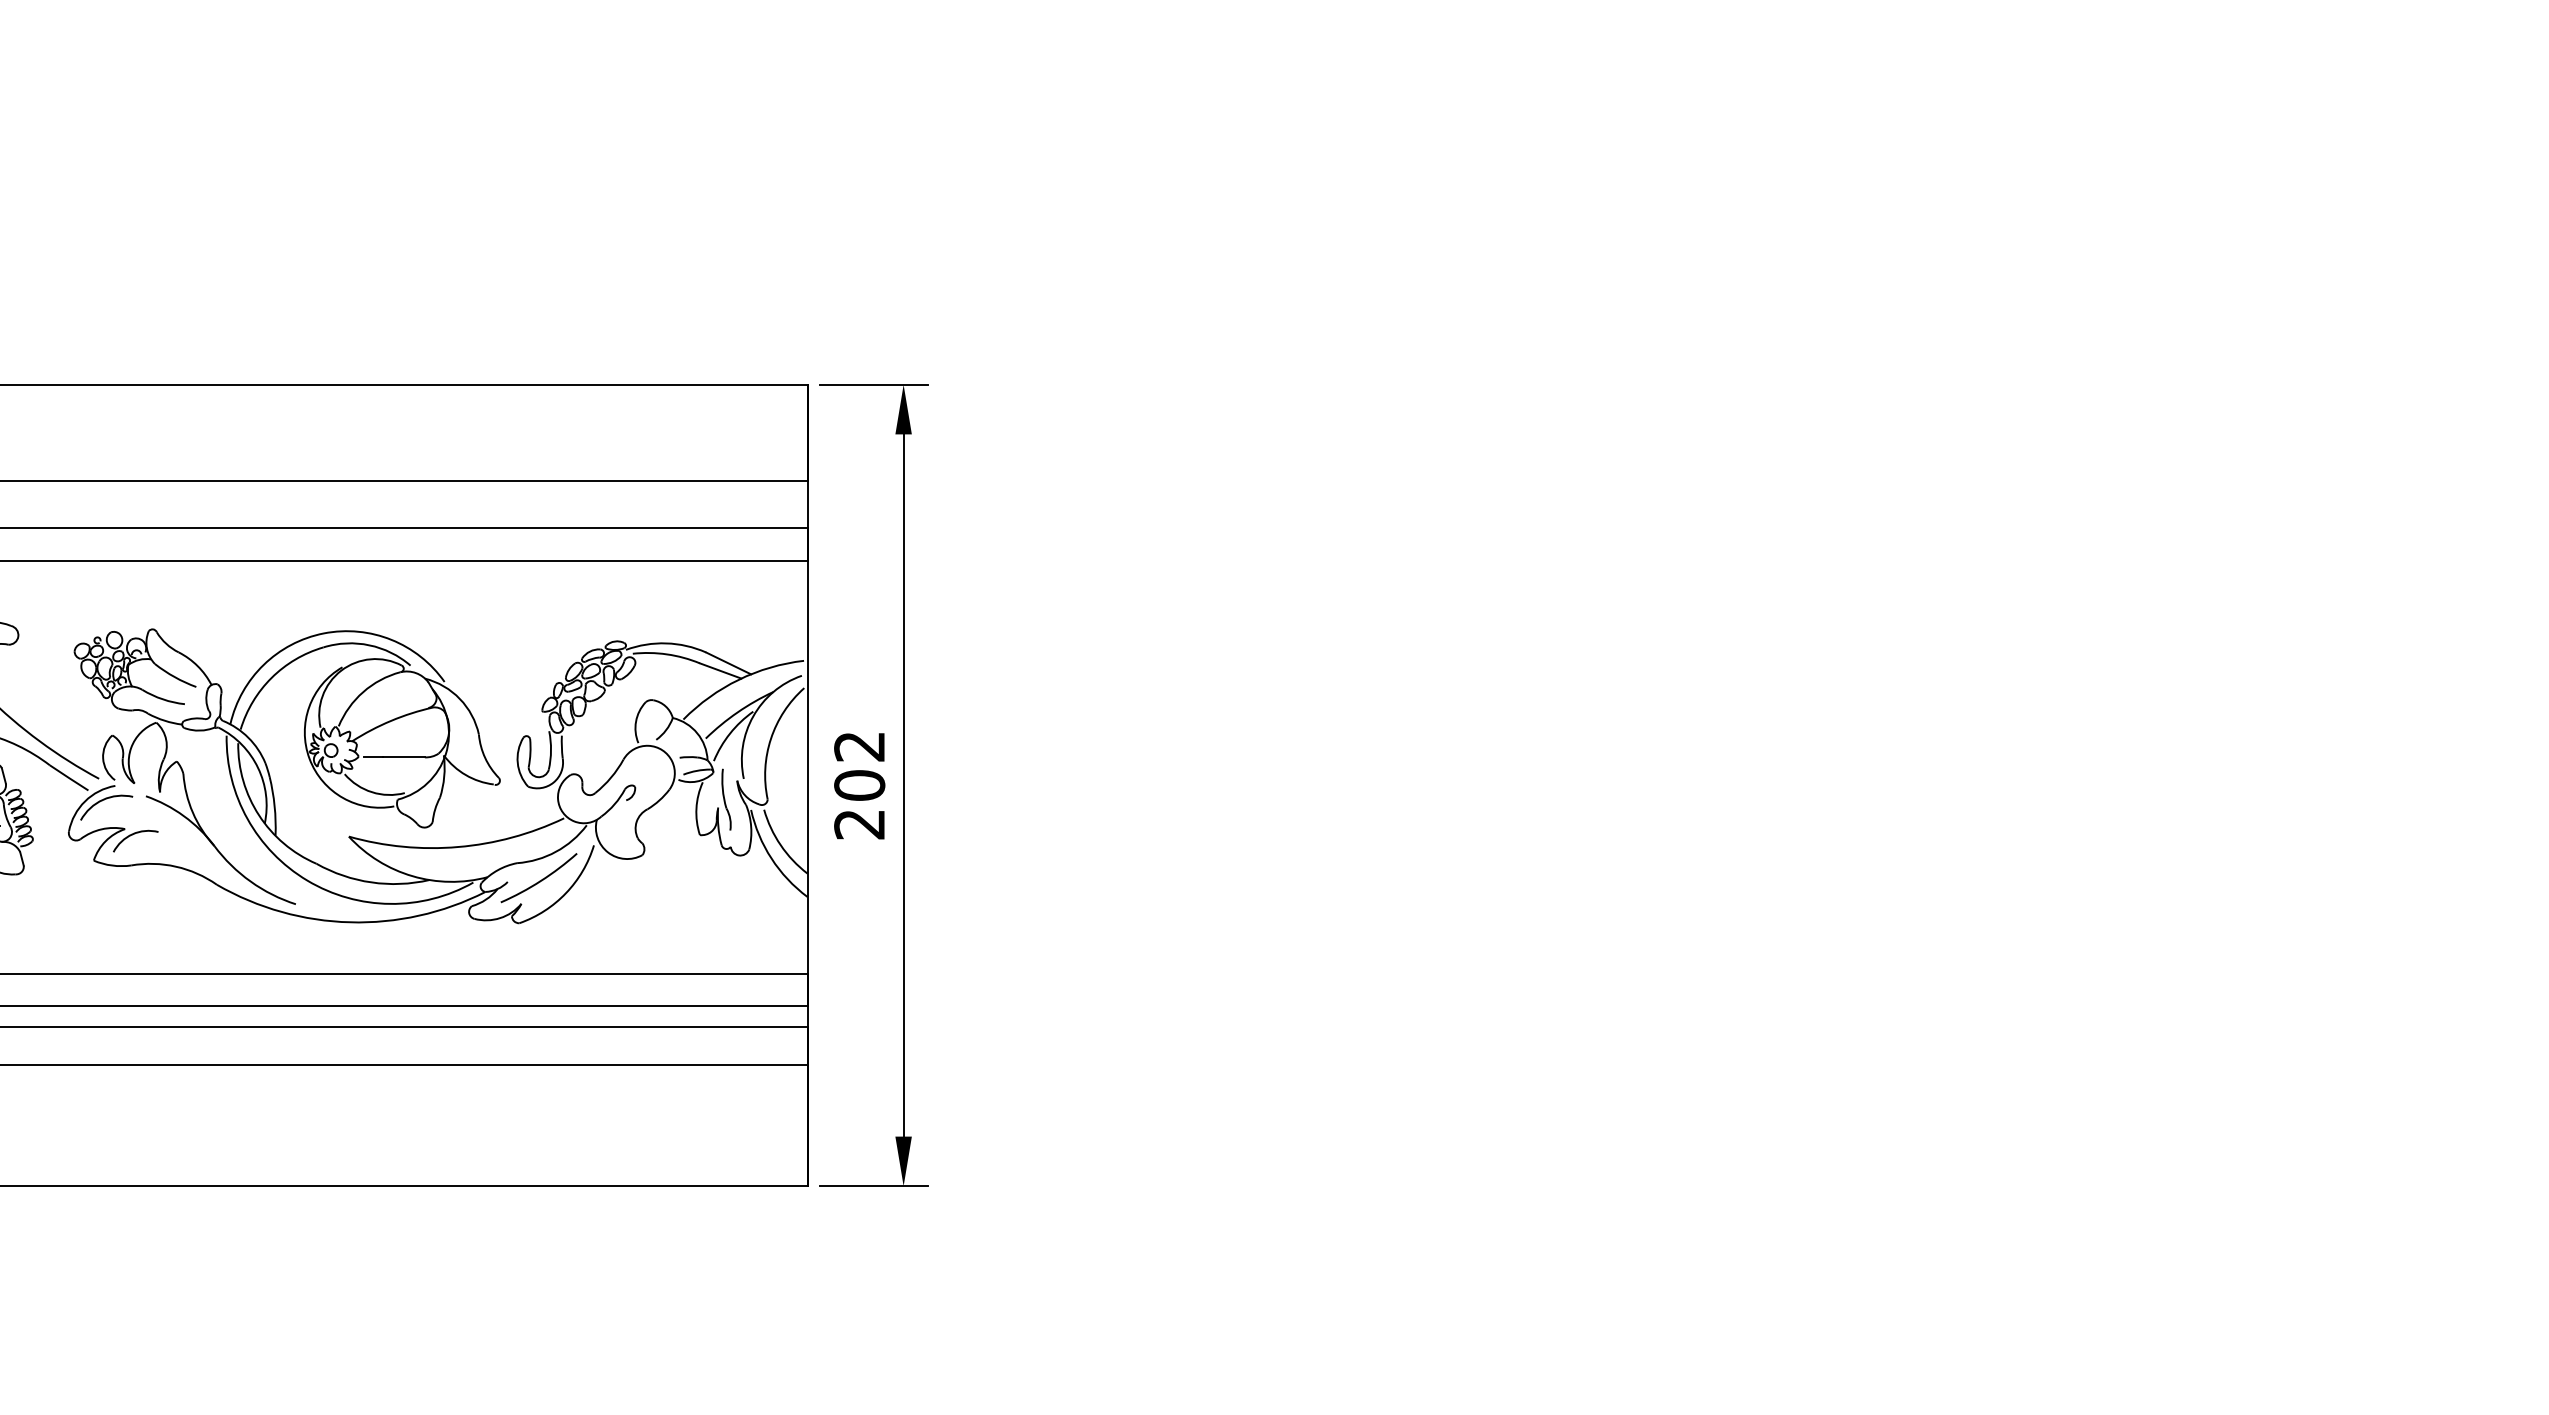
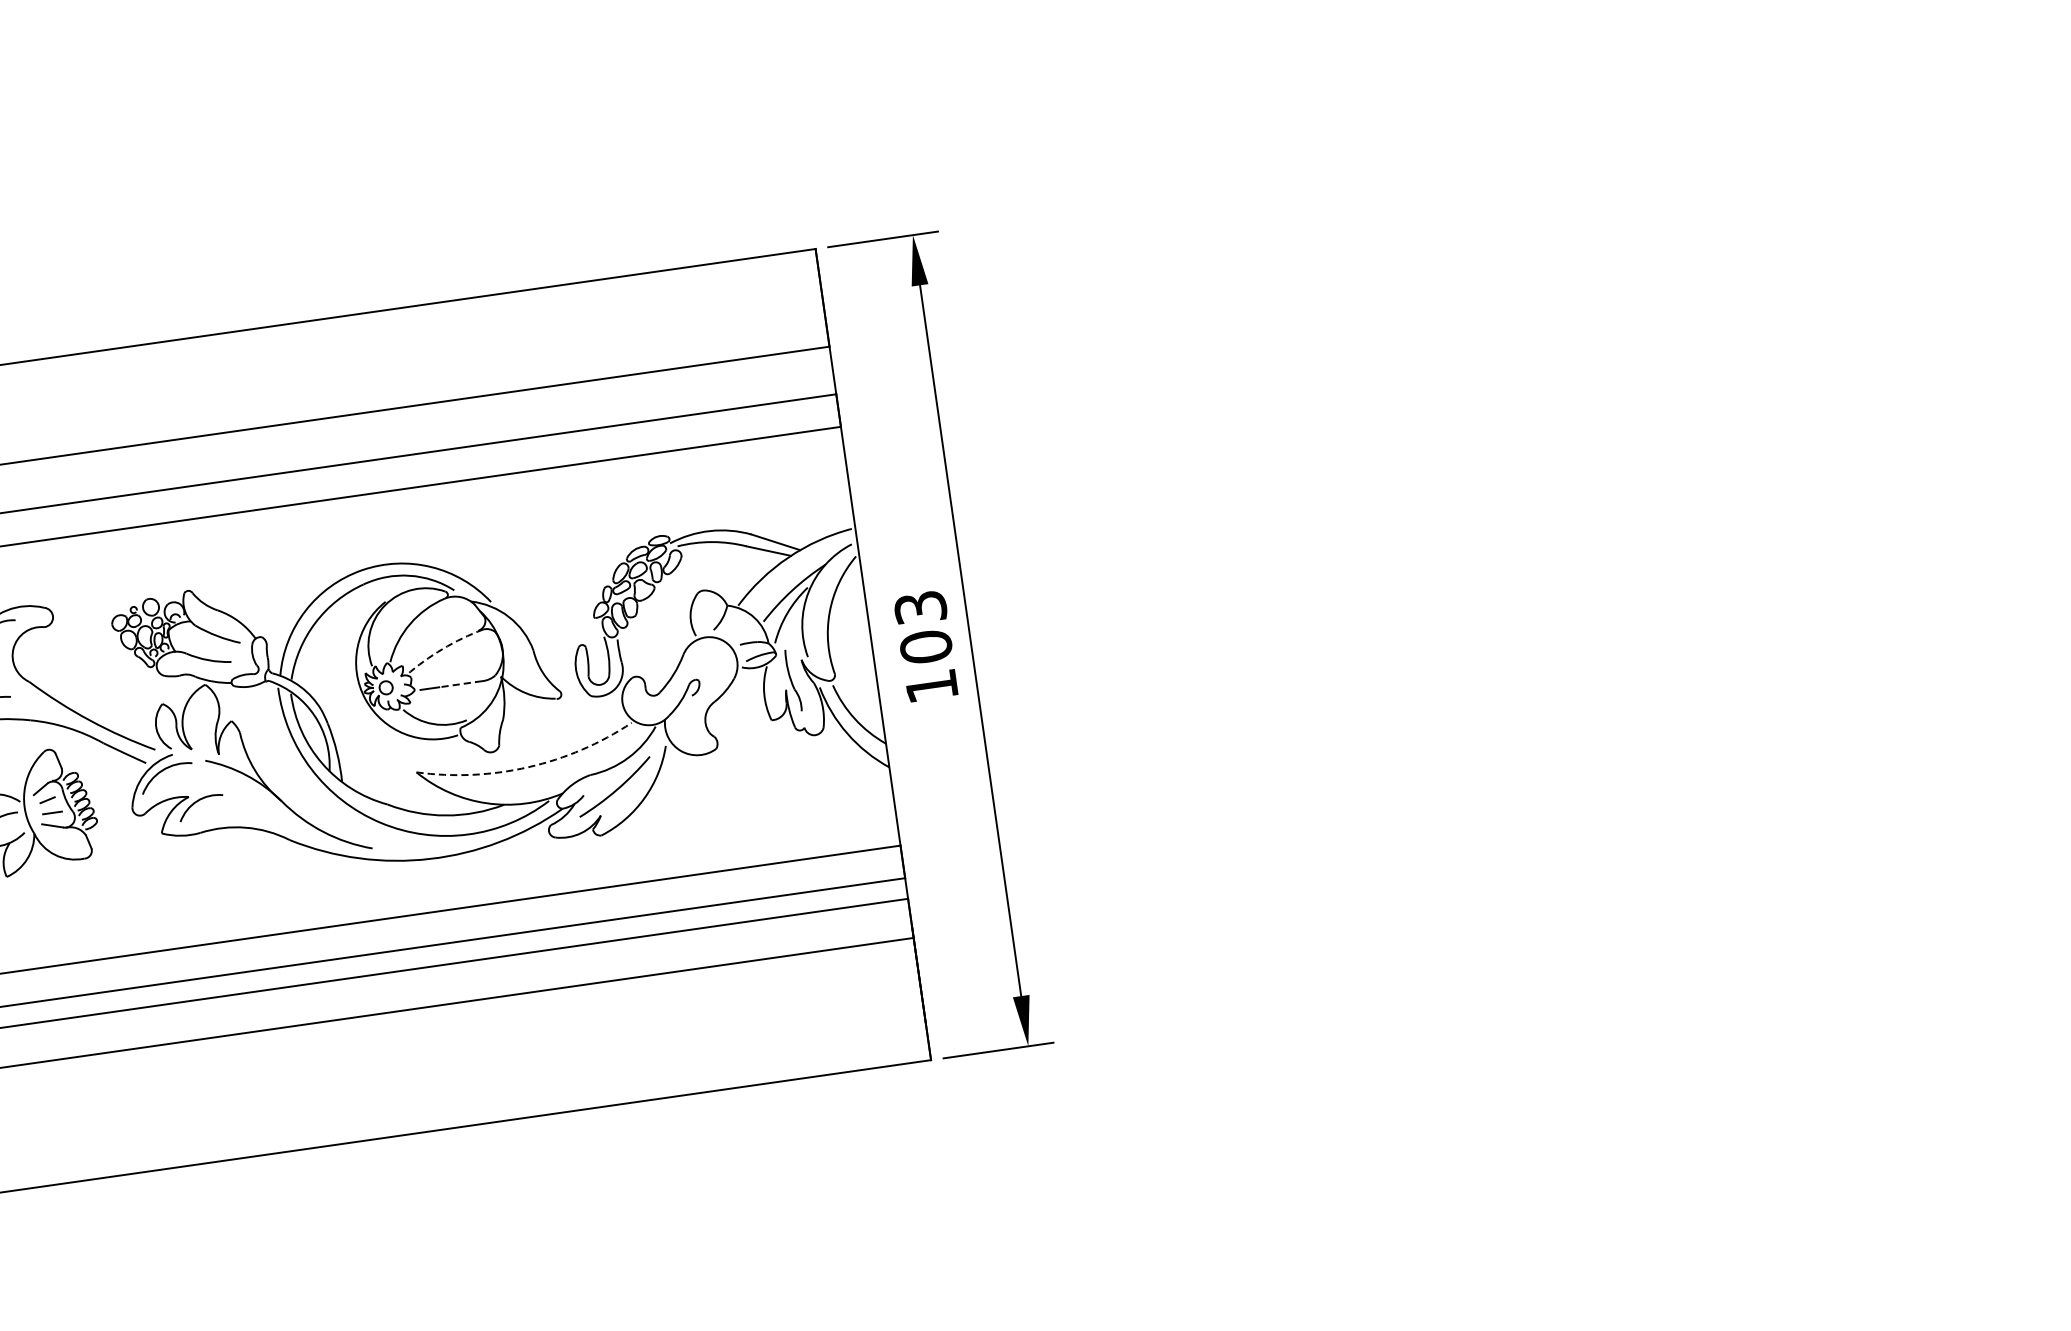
arc: (391, 720) -> (442, 648), solid -> dashed
line: (403, 757) -> (460, 684), solid -> dashed
text: (859, 785) -> (925, 647), 202 -> 103
arc: (458, 847) -> (529, 767), solid -> dashed

